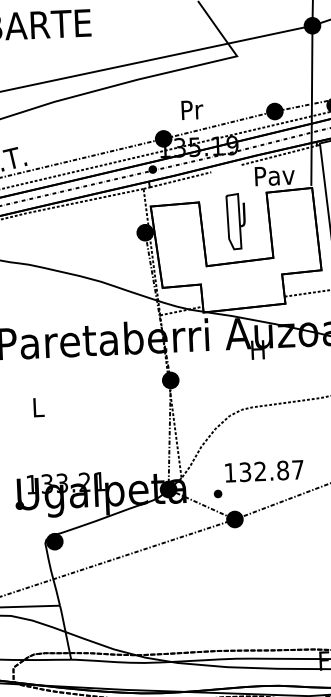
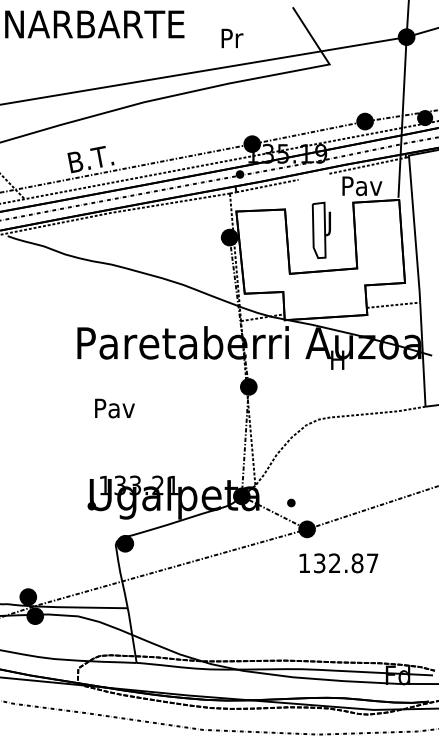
text: (192, 110) -> (232, 38), moved
text: (38, 407) -> (114, 408), L -> Pav
text: (264, 471) -> (338, 563), moved

